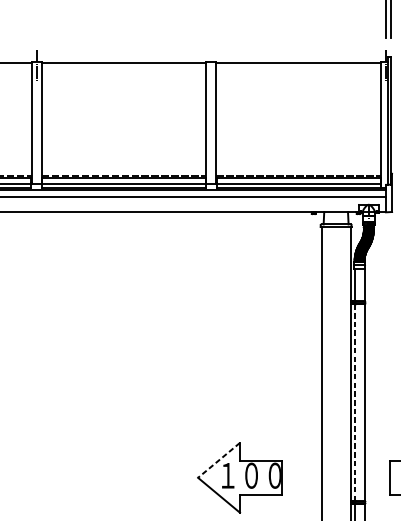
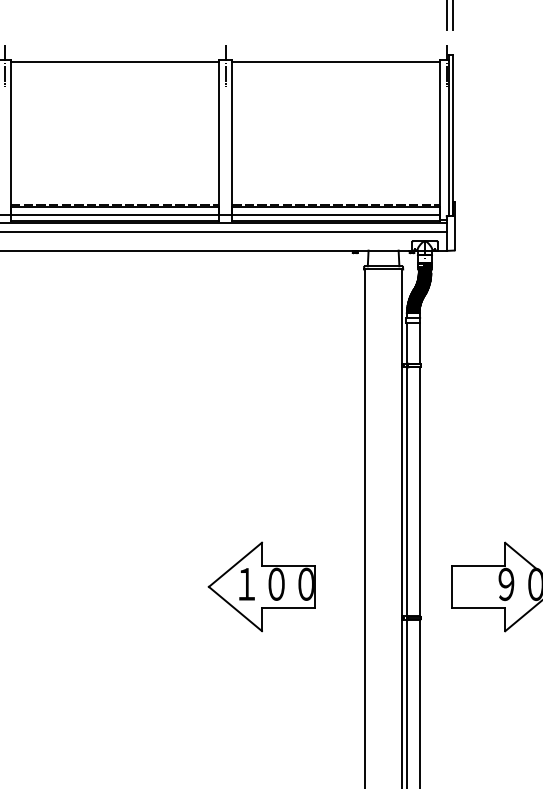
line: (211, 65) -> (225, 65), added
line: (354, 403) -> (406, 492), dashed -> solid
line: (219, 460) -> (235, 564), dashed -> solid

